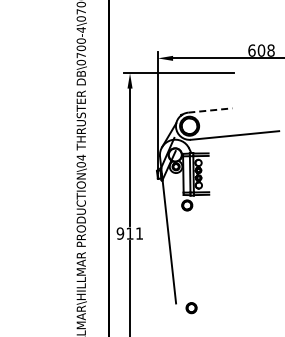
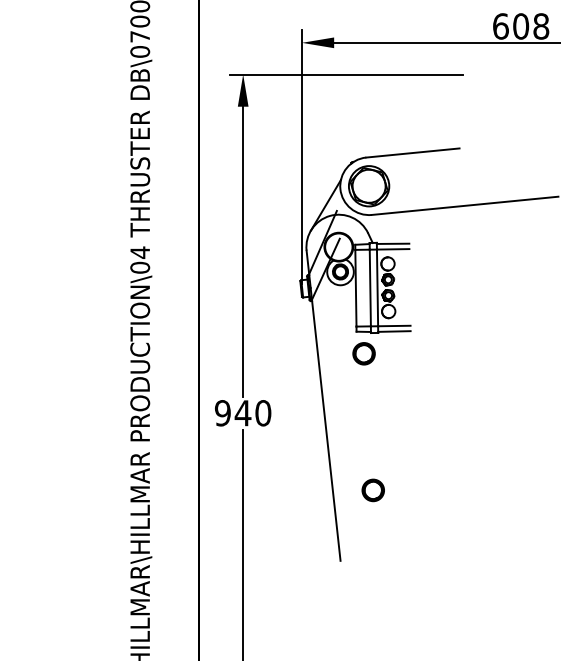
line: (210, 110) -> (413, 153), dashed -> solid
text: (134, 233) -> (252, 412), 911 -> 940
part: (191, 308) -> (373, 491), moved

